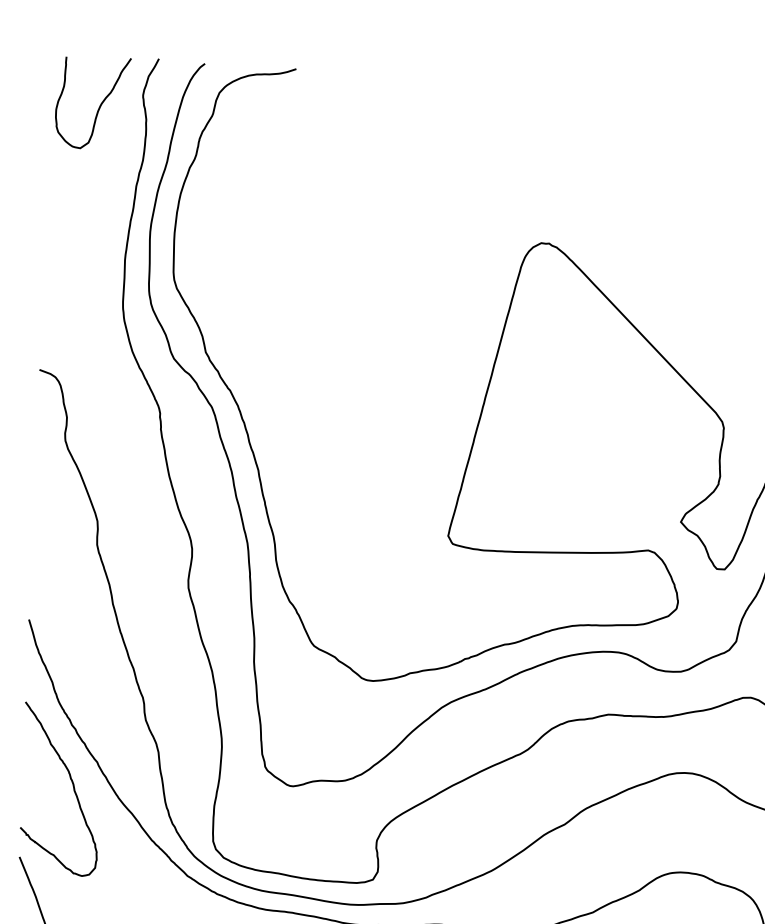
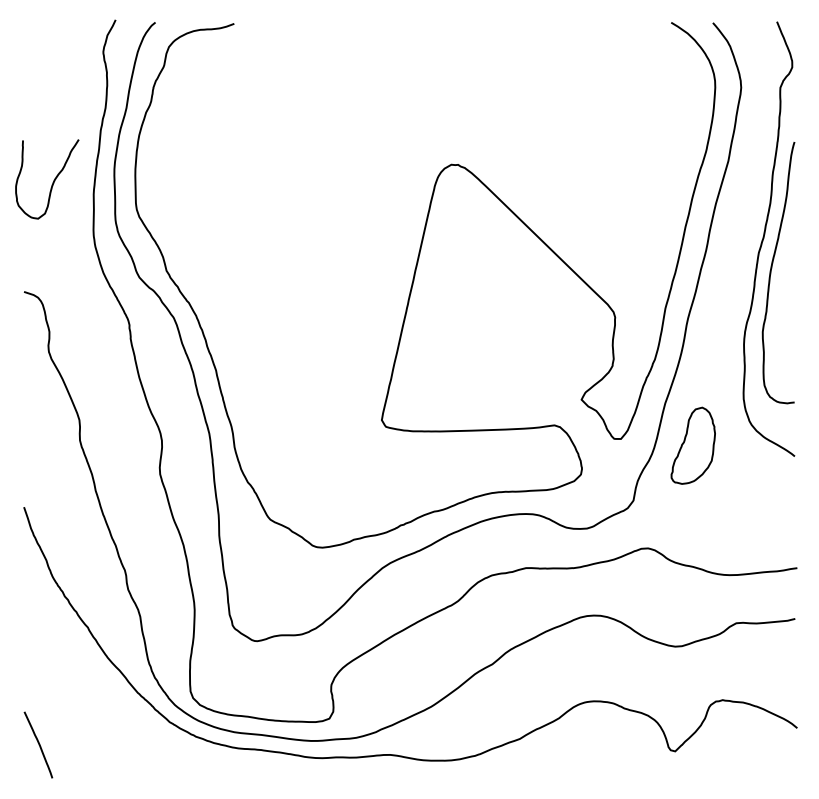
curve: (98, 106) -> (52, 182), moved
curve: (72, 786) -> (67, 649), removed

